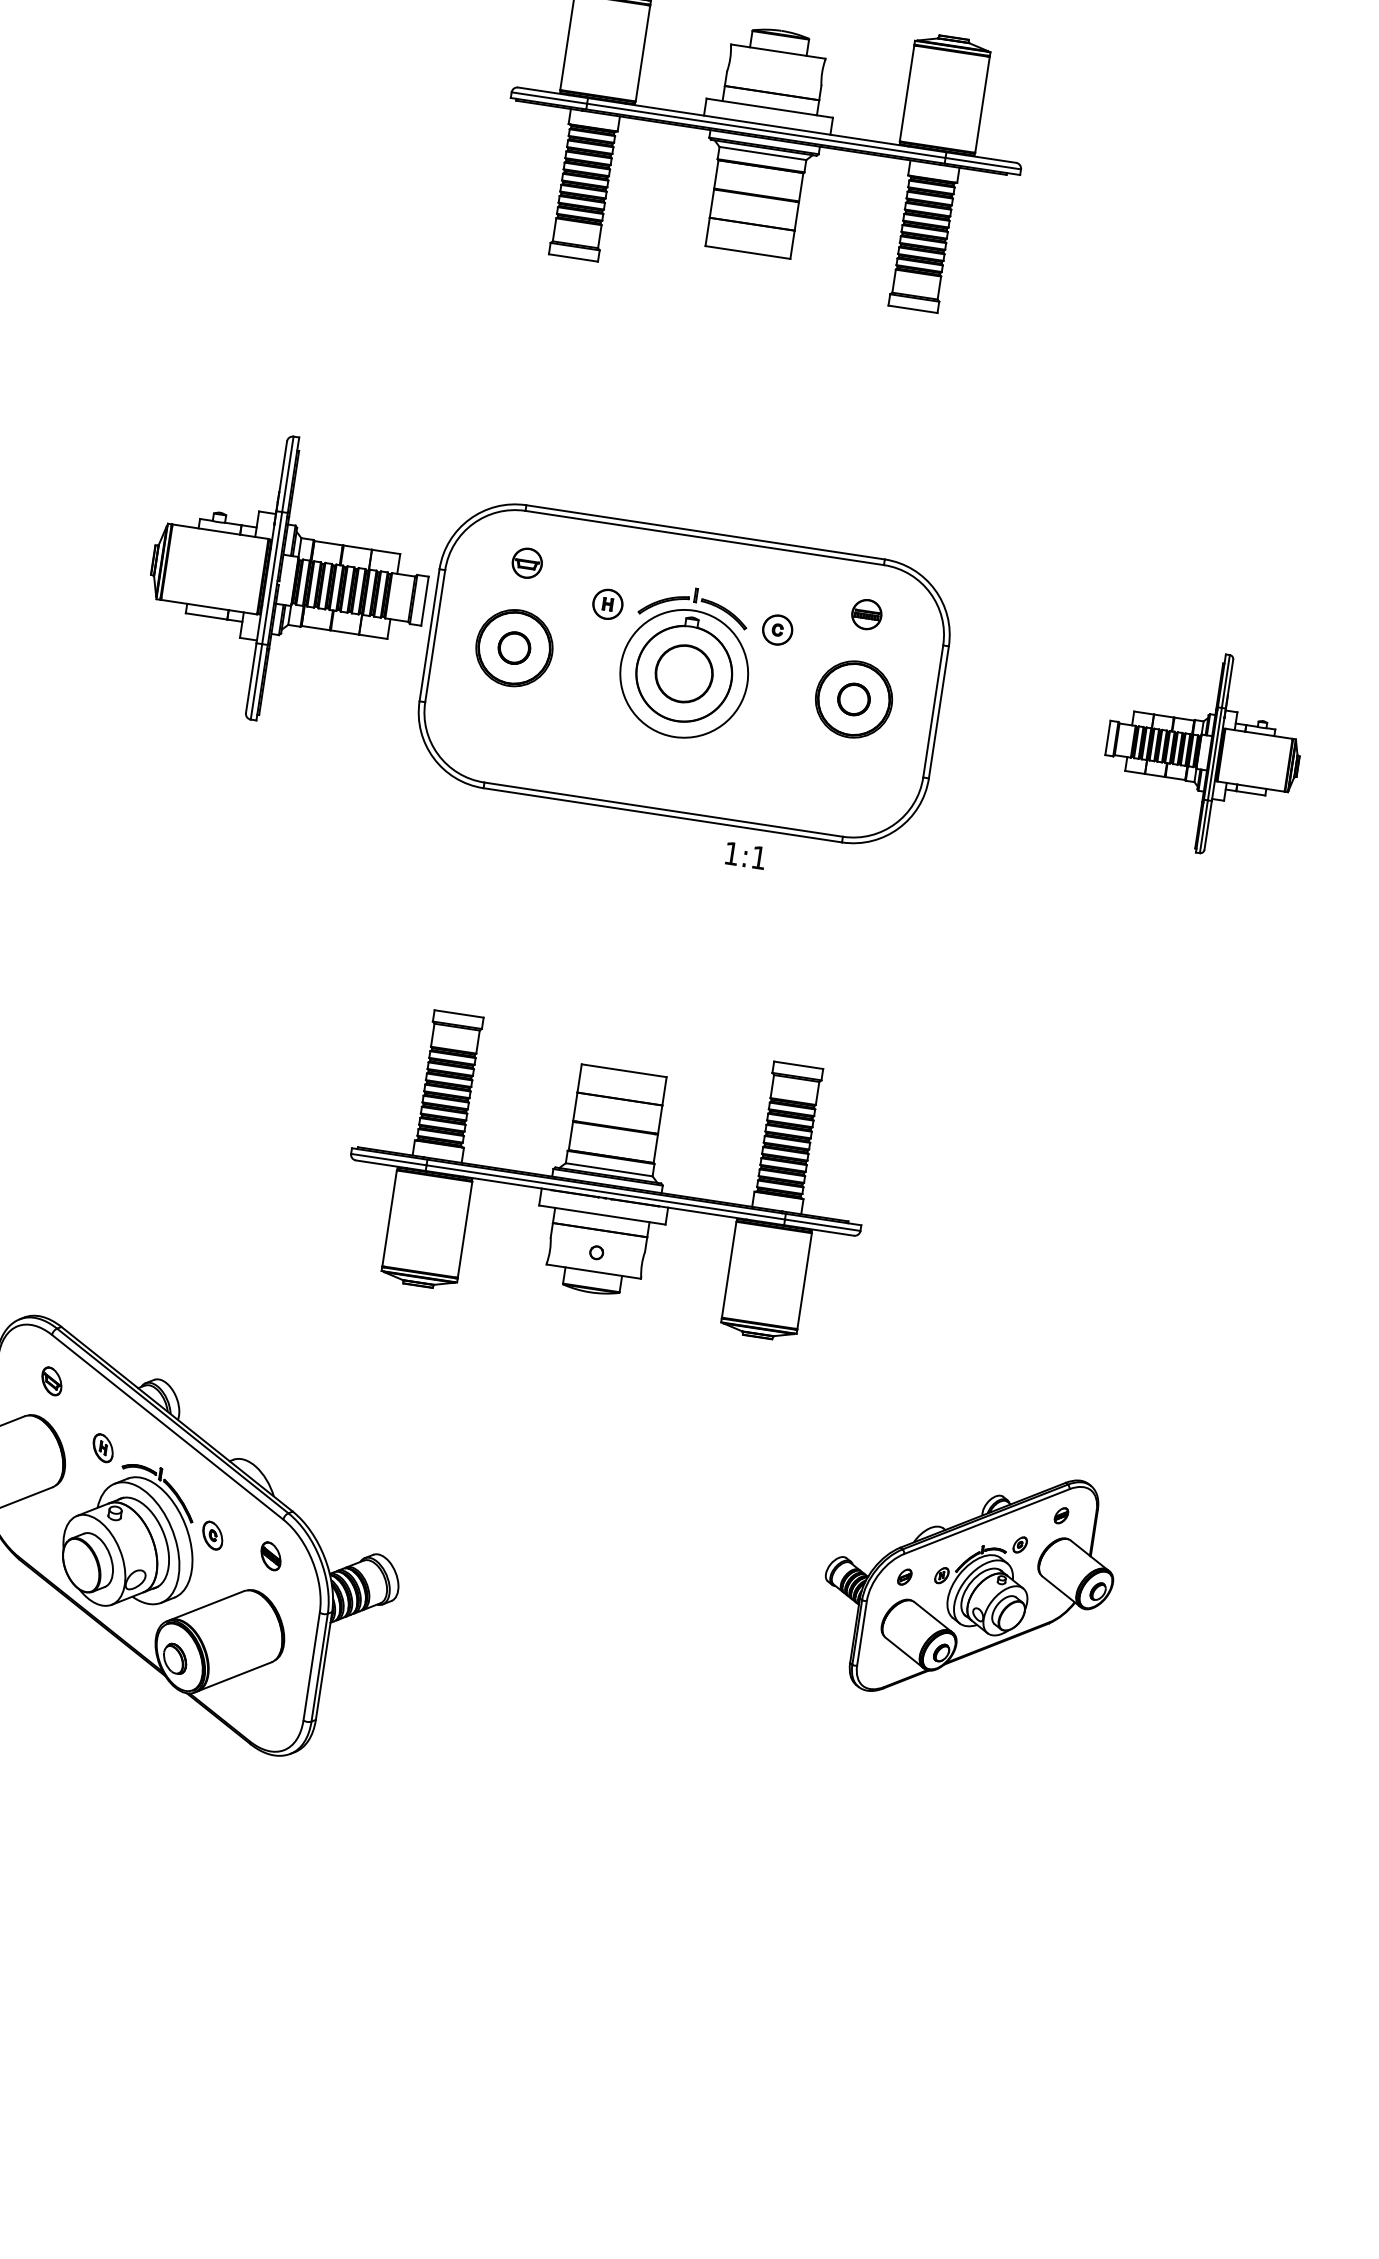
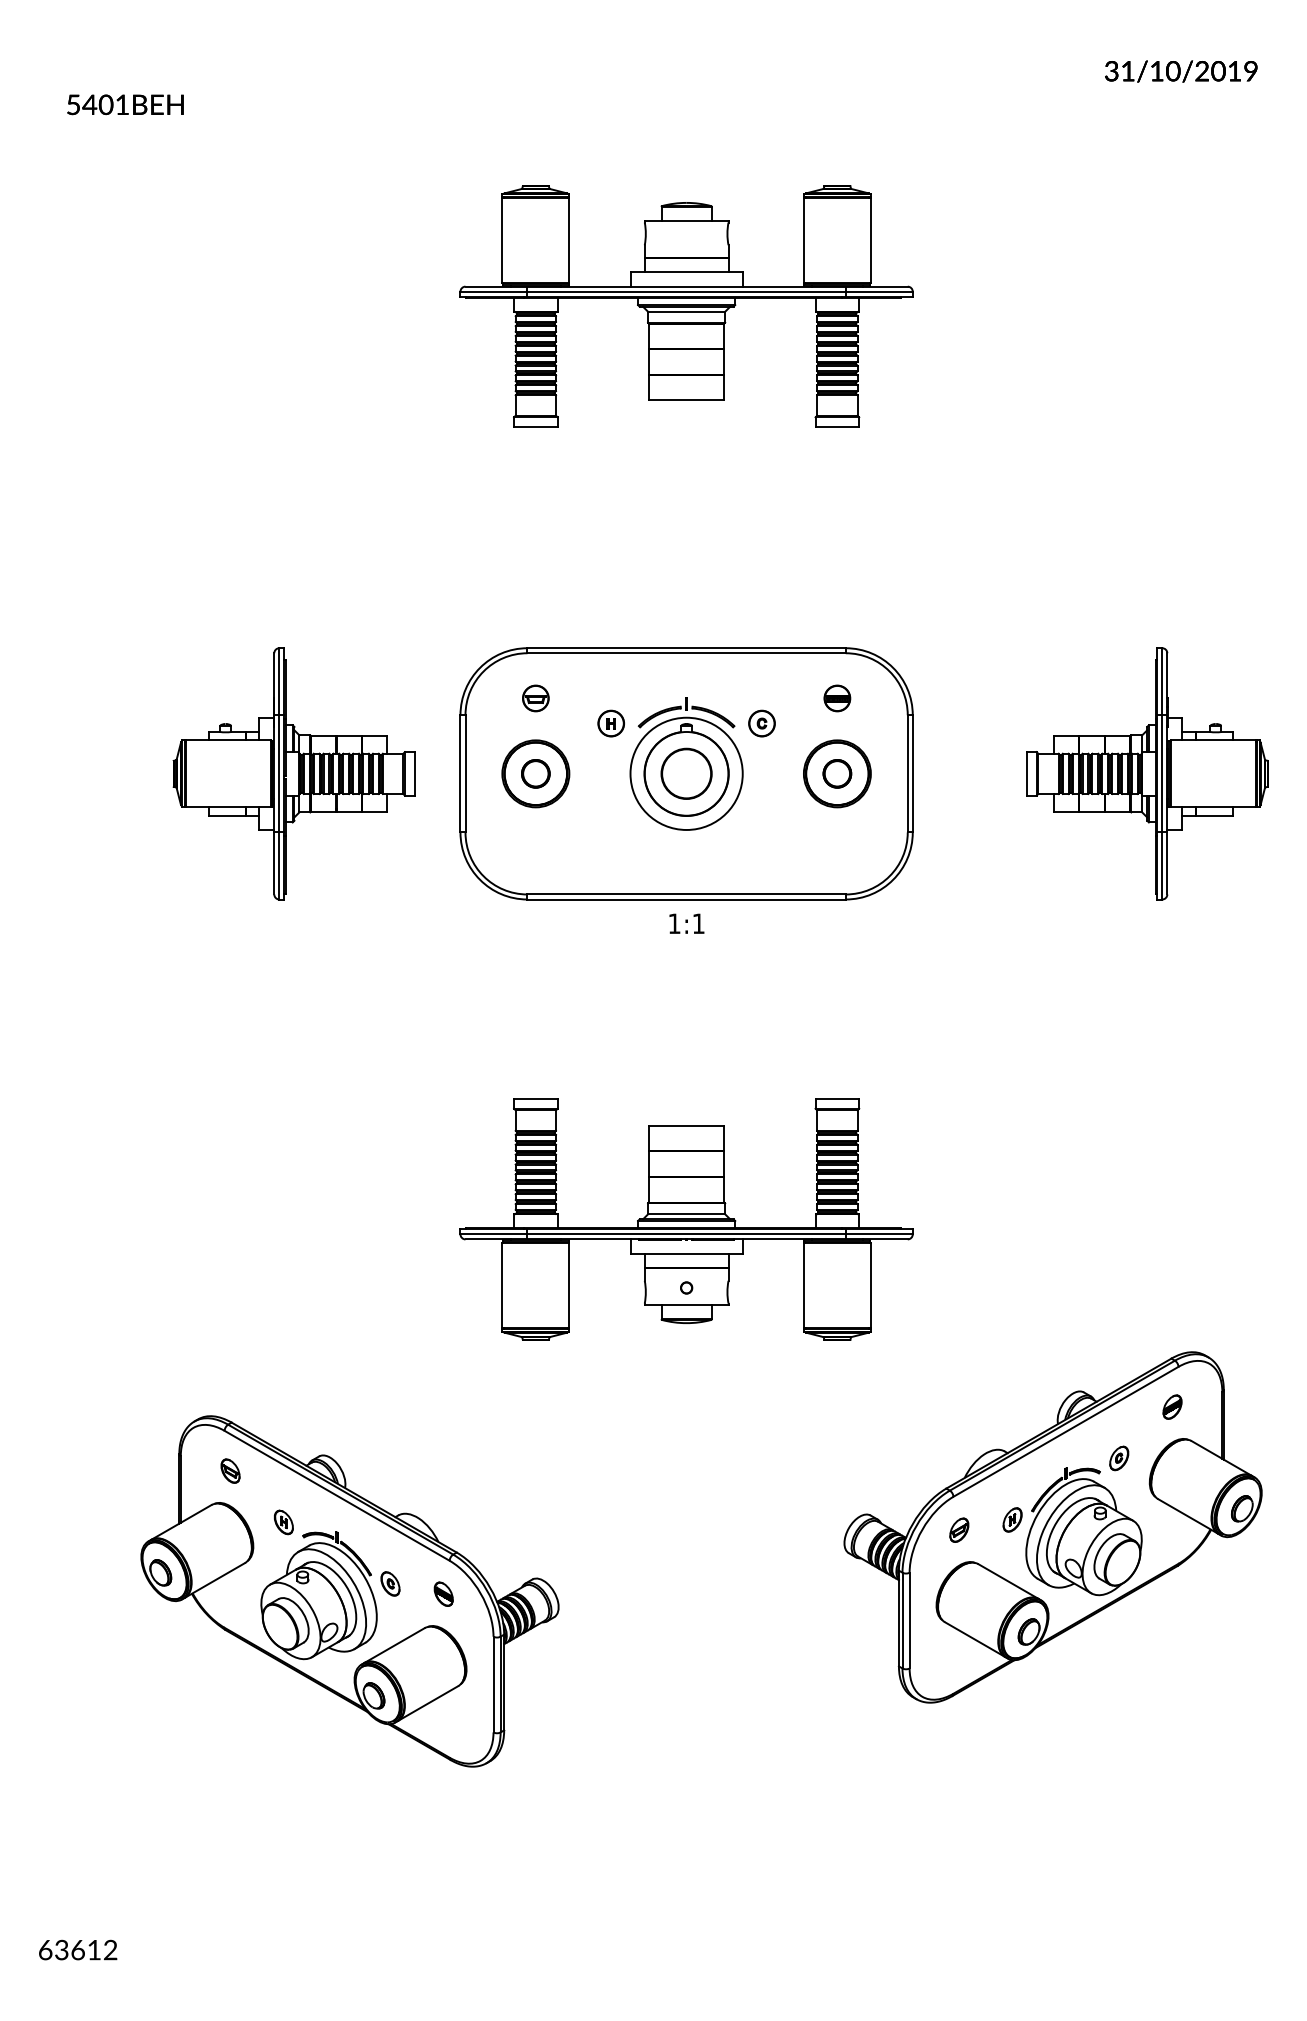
part: (288, 580) -> (293, 773), moved
part: (1203, 751) -> (1147, 773), size x1.43
text: (745, 855) -> (686, 923), moved
part: (967, 1584) -> (1052, 1527), size x1.67

